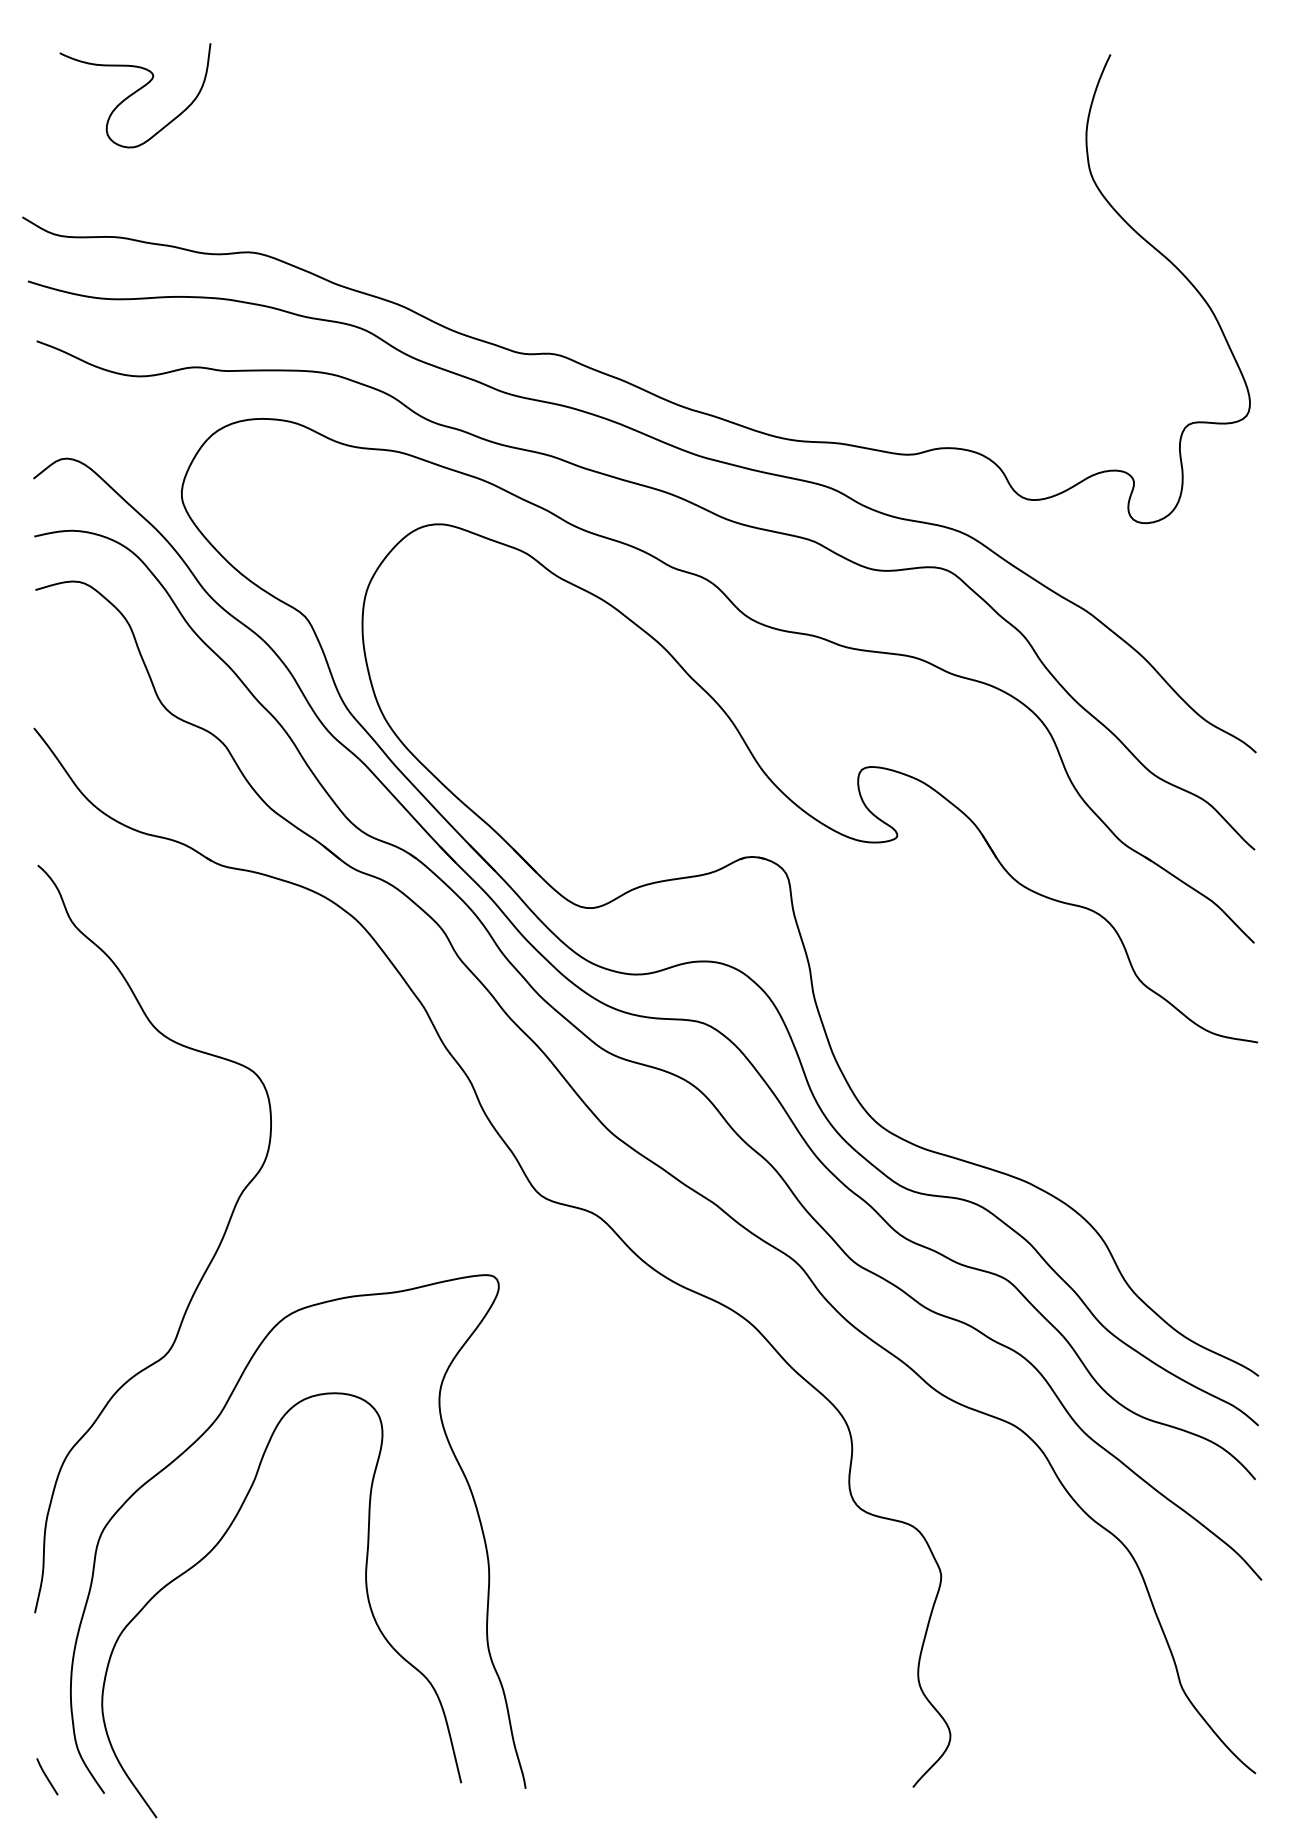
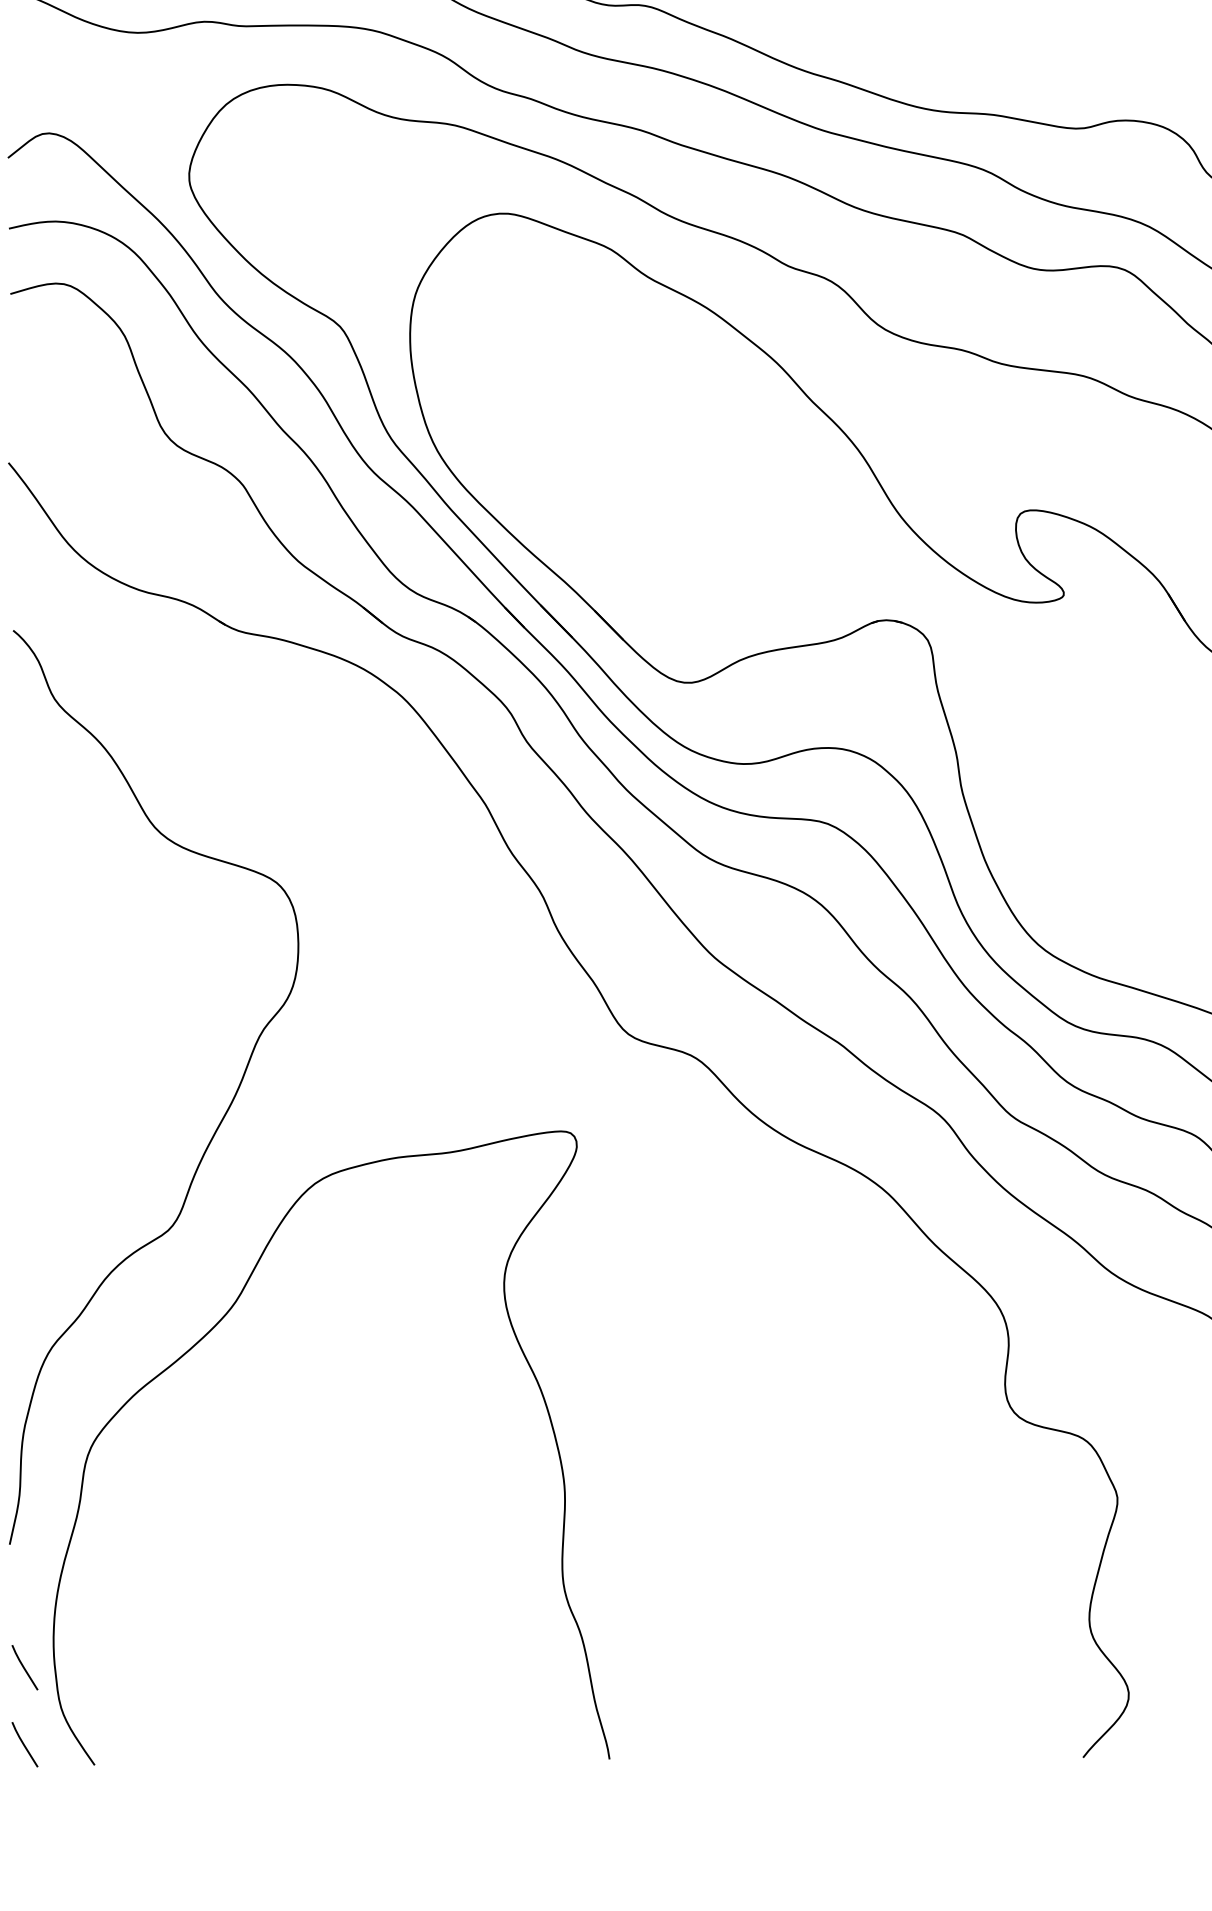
curve: (366, 1595) -> (415, 1523), removed
line: (47, 1713) -> (25, 1667), added

